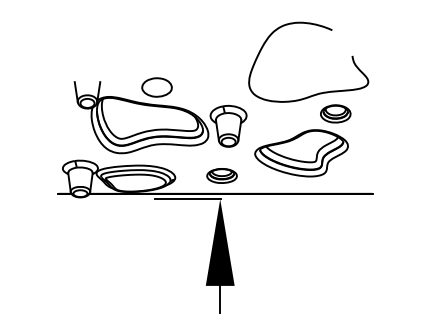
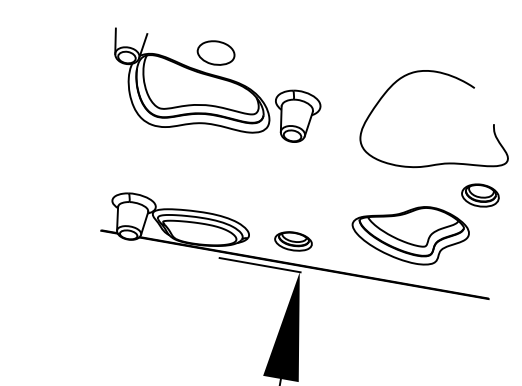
part: (335, 113) -> (480, 194), moved
part: (160, 115) -> (214, 88), moved
part: (221, 175) -> (292, 240), moved

